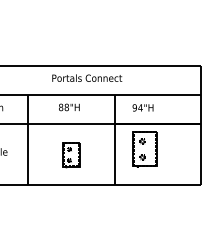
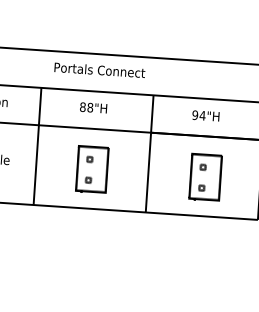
text: (87, 77) -> (100, 69), moved
text: (142, 107) -> (205, 115), moved
part: (144, 149) -> (204, 177), moved
part: (71, 154) -> (92, 169), size x1.43

